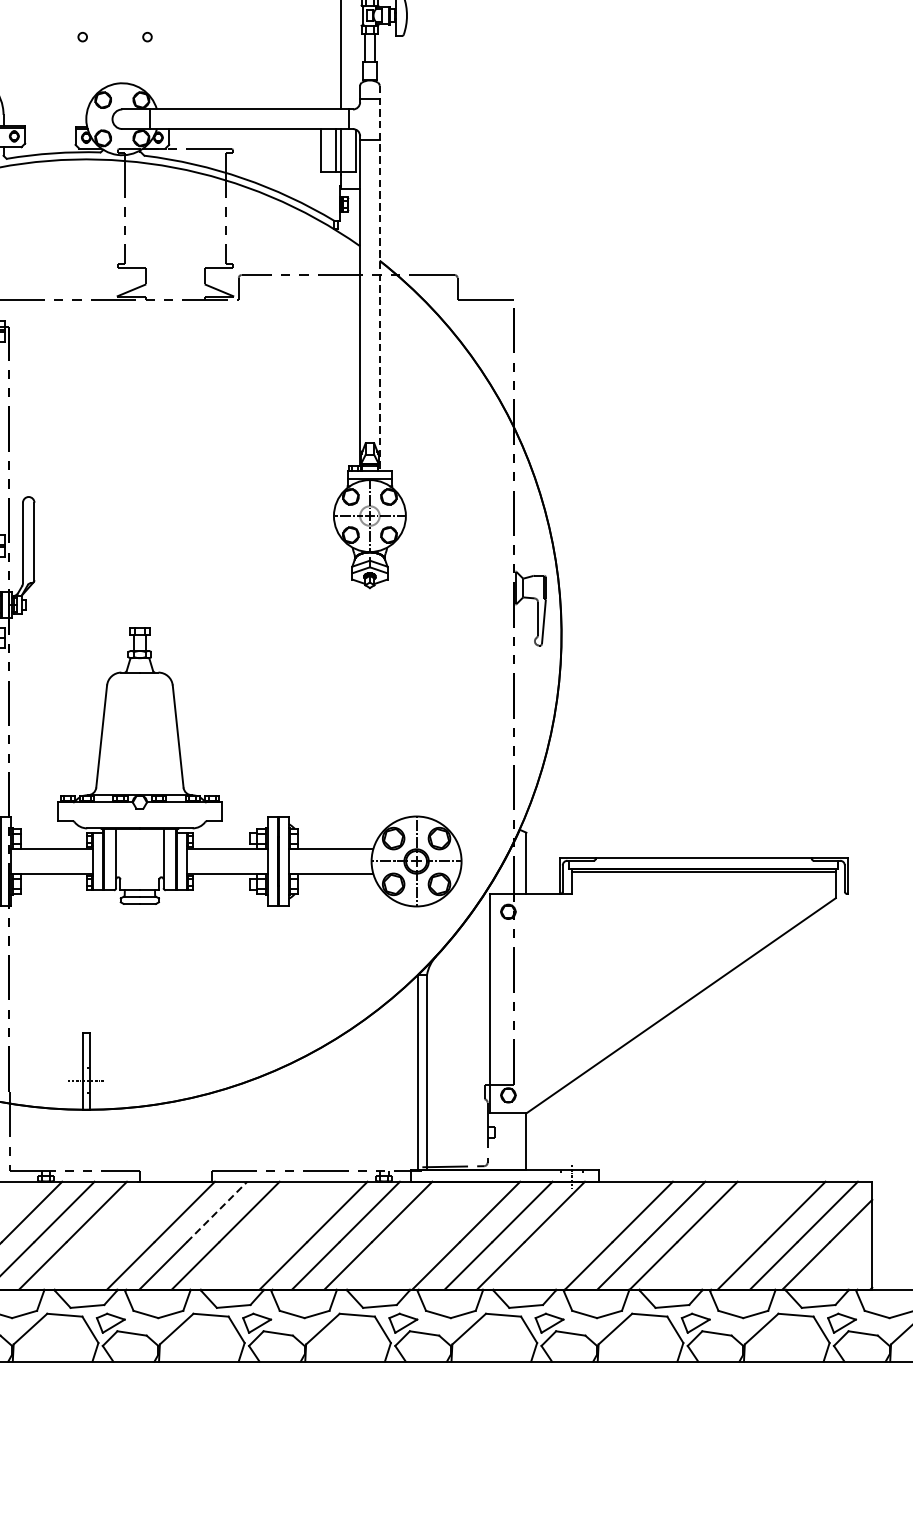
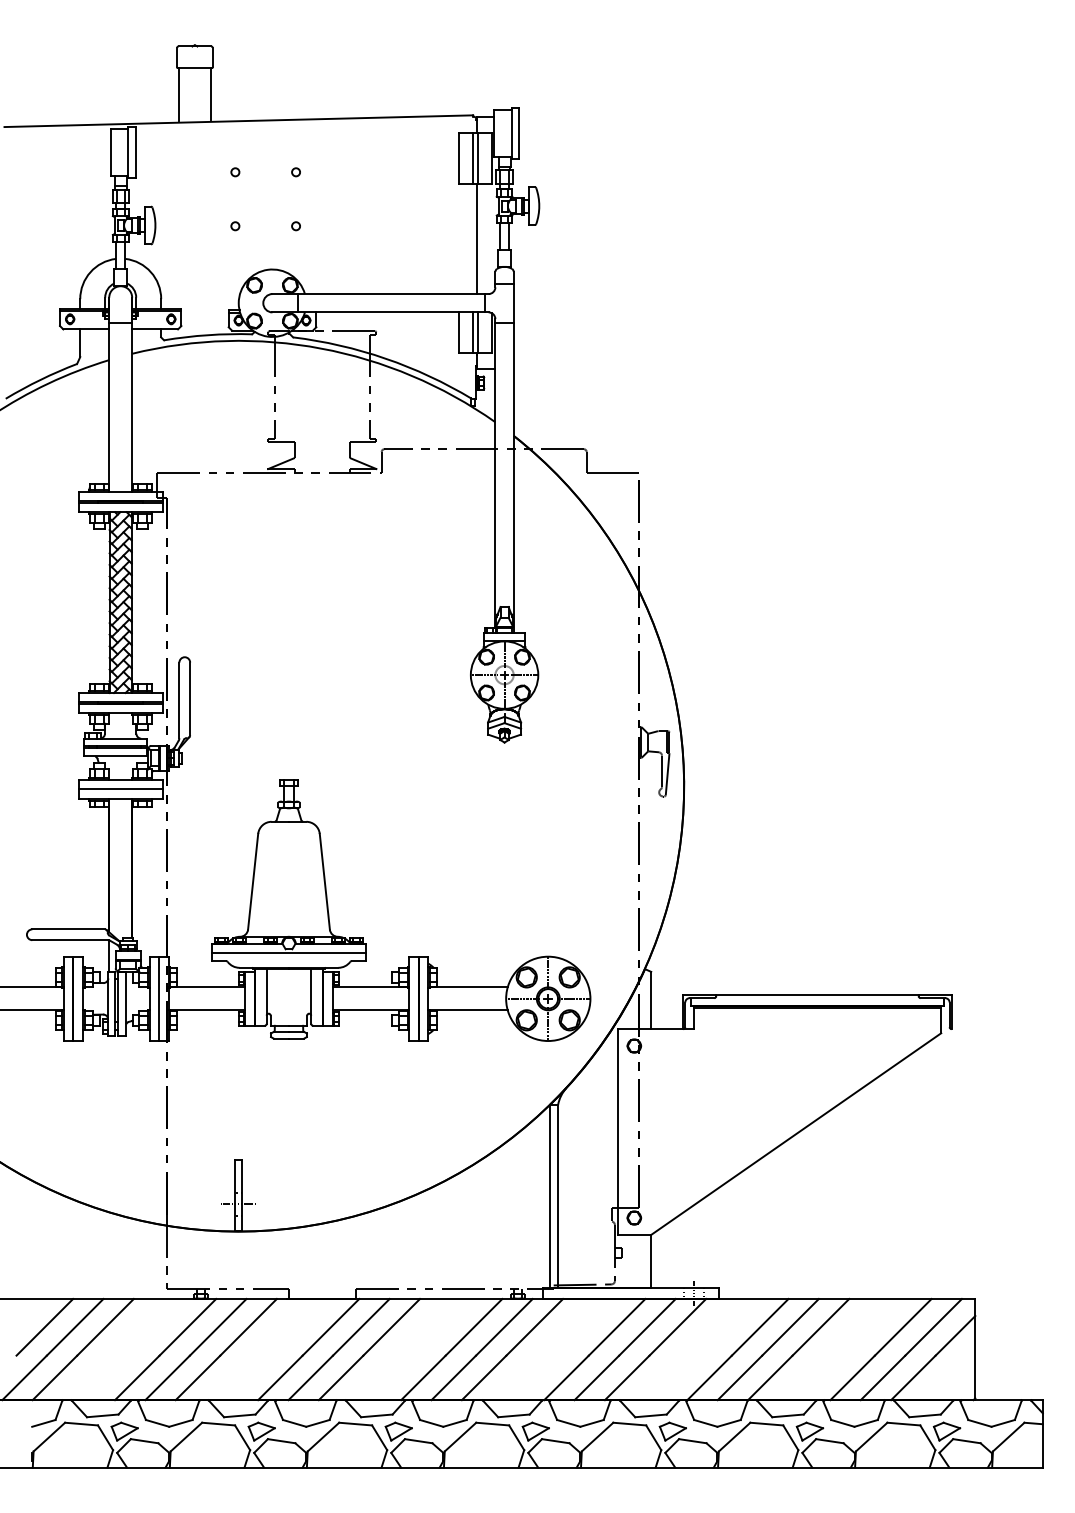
line: (379, 278) -> (513, 452), dashed -> solid
line: (139, 812) -> (288, 952), added
line: (217, 1211) -> (361, 1326), dashed -> solid

